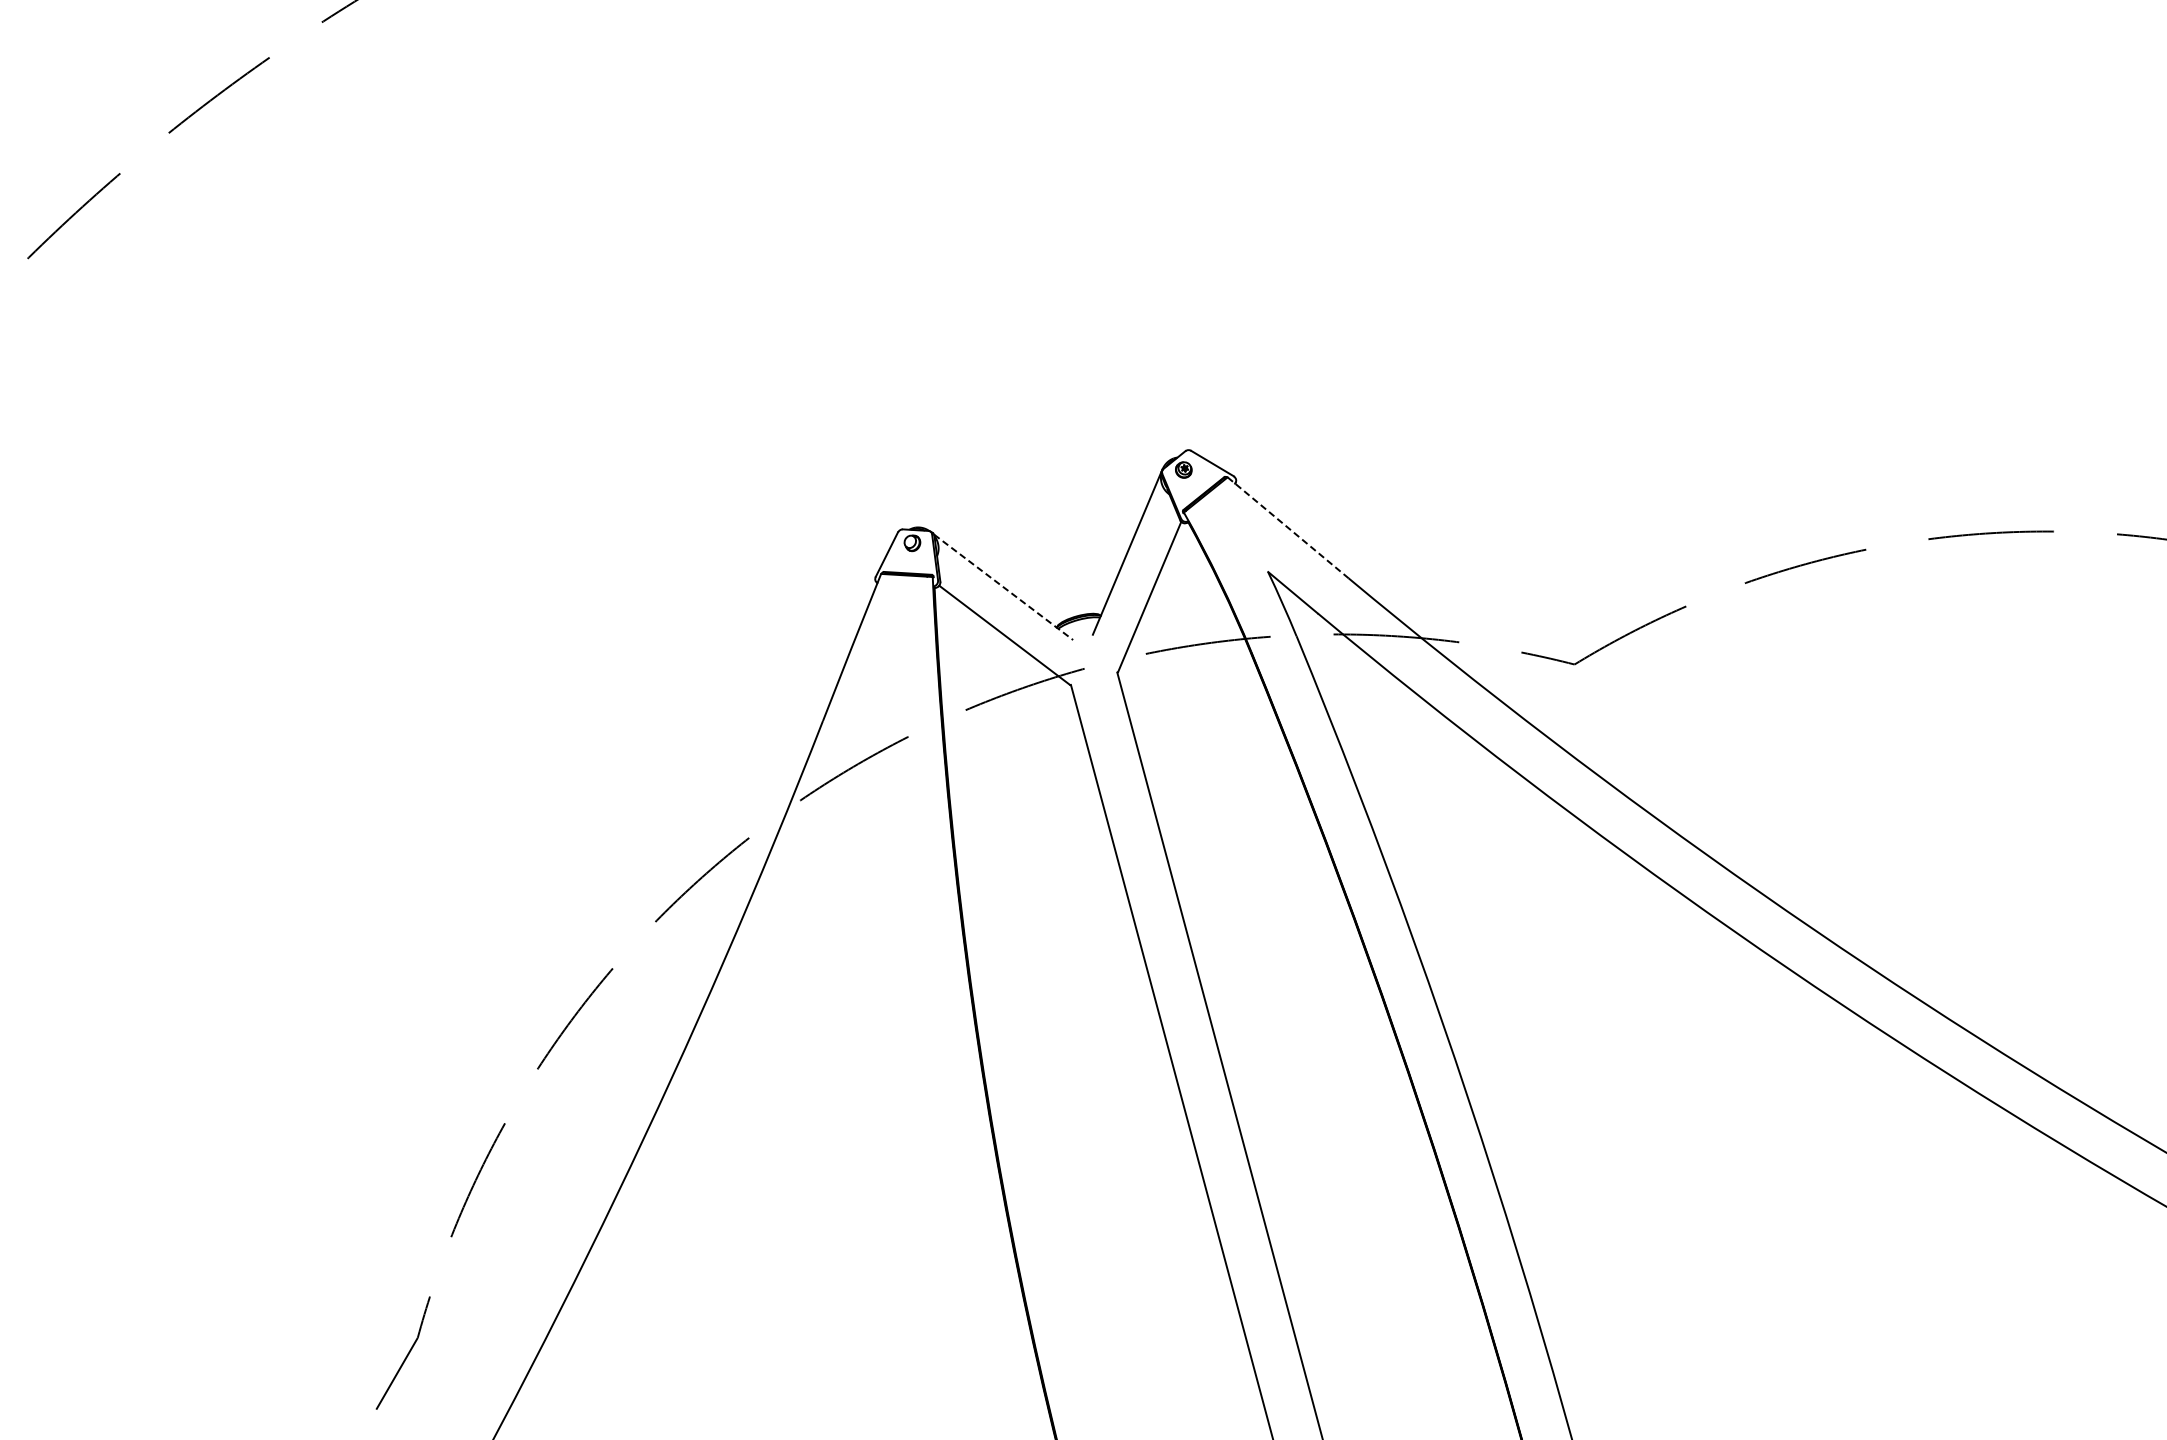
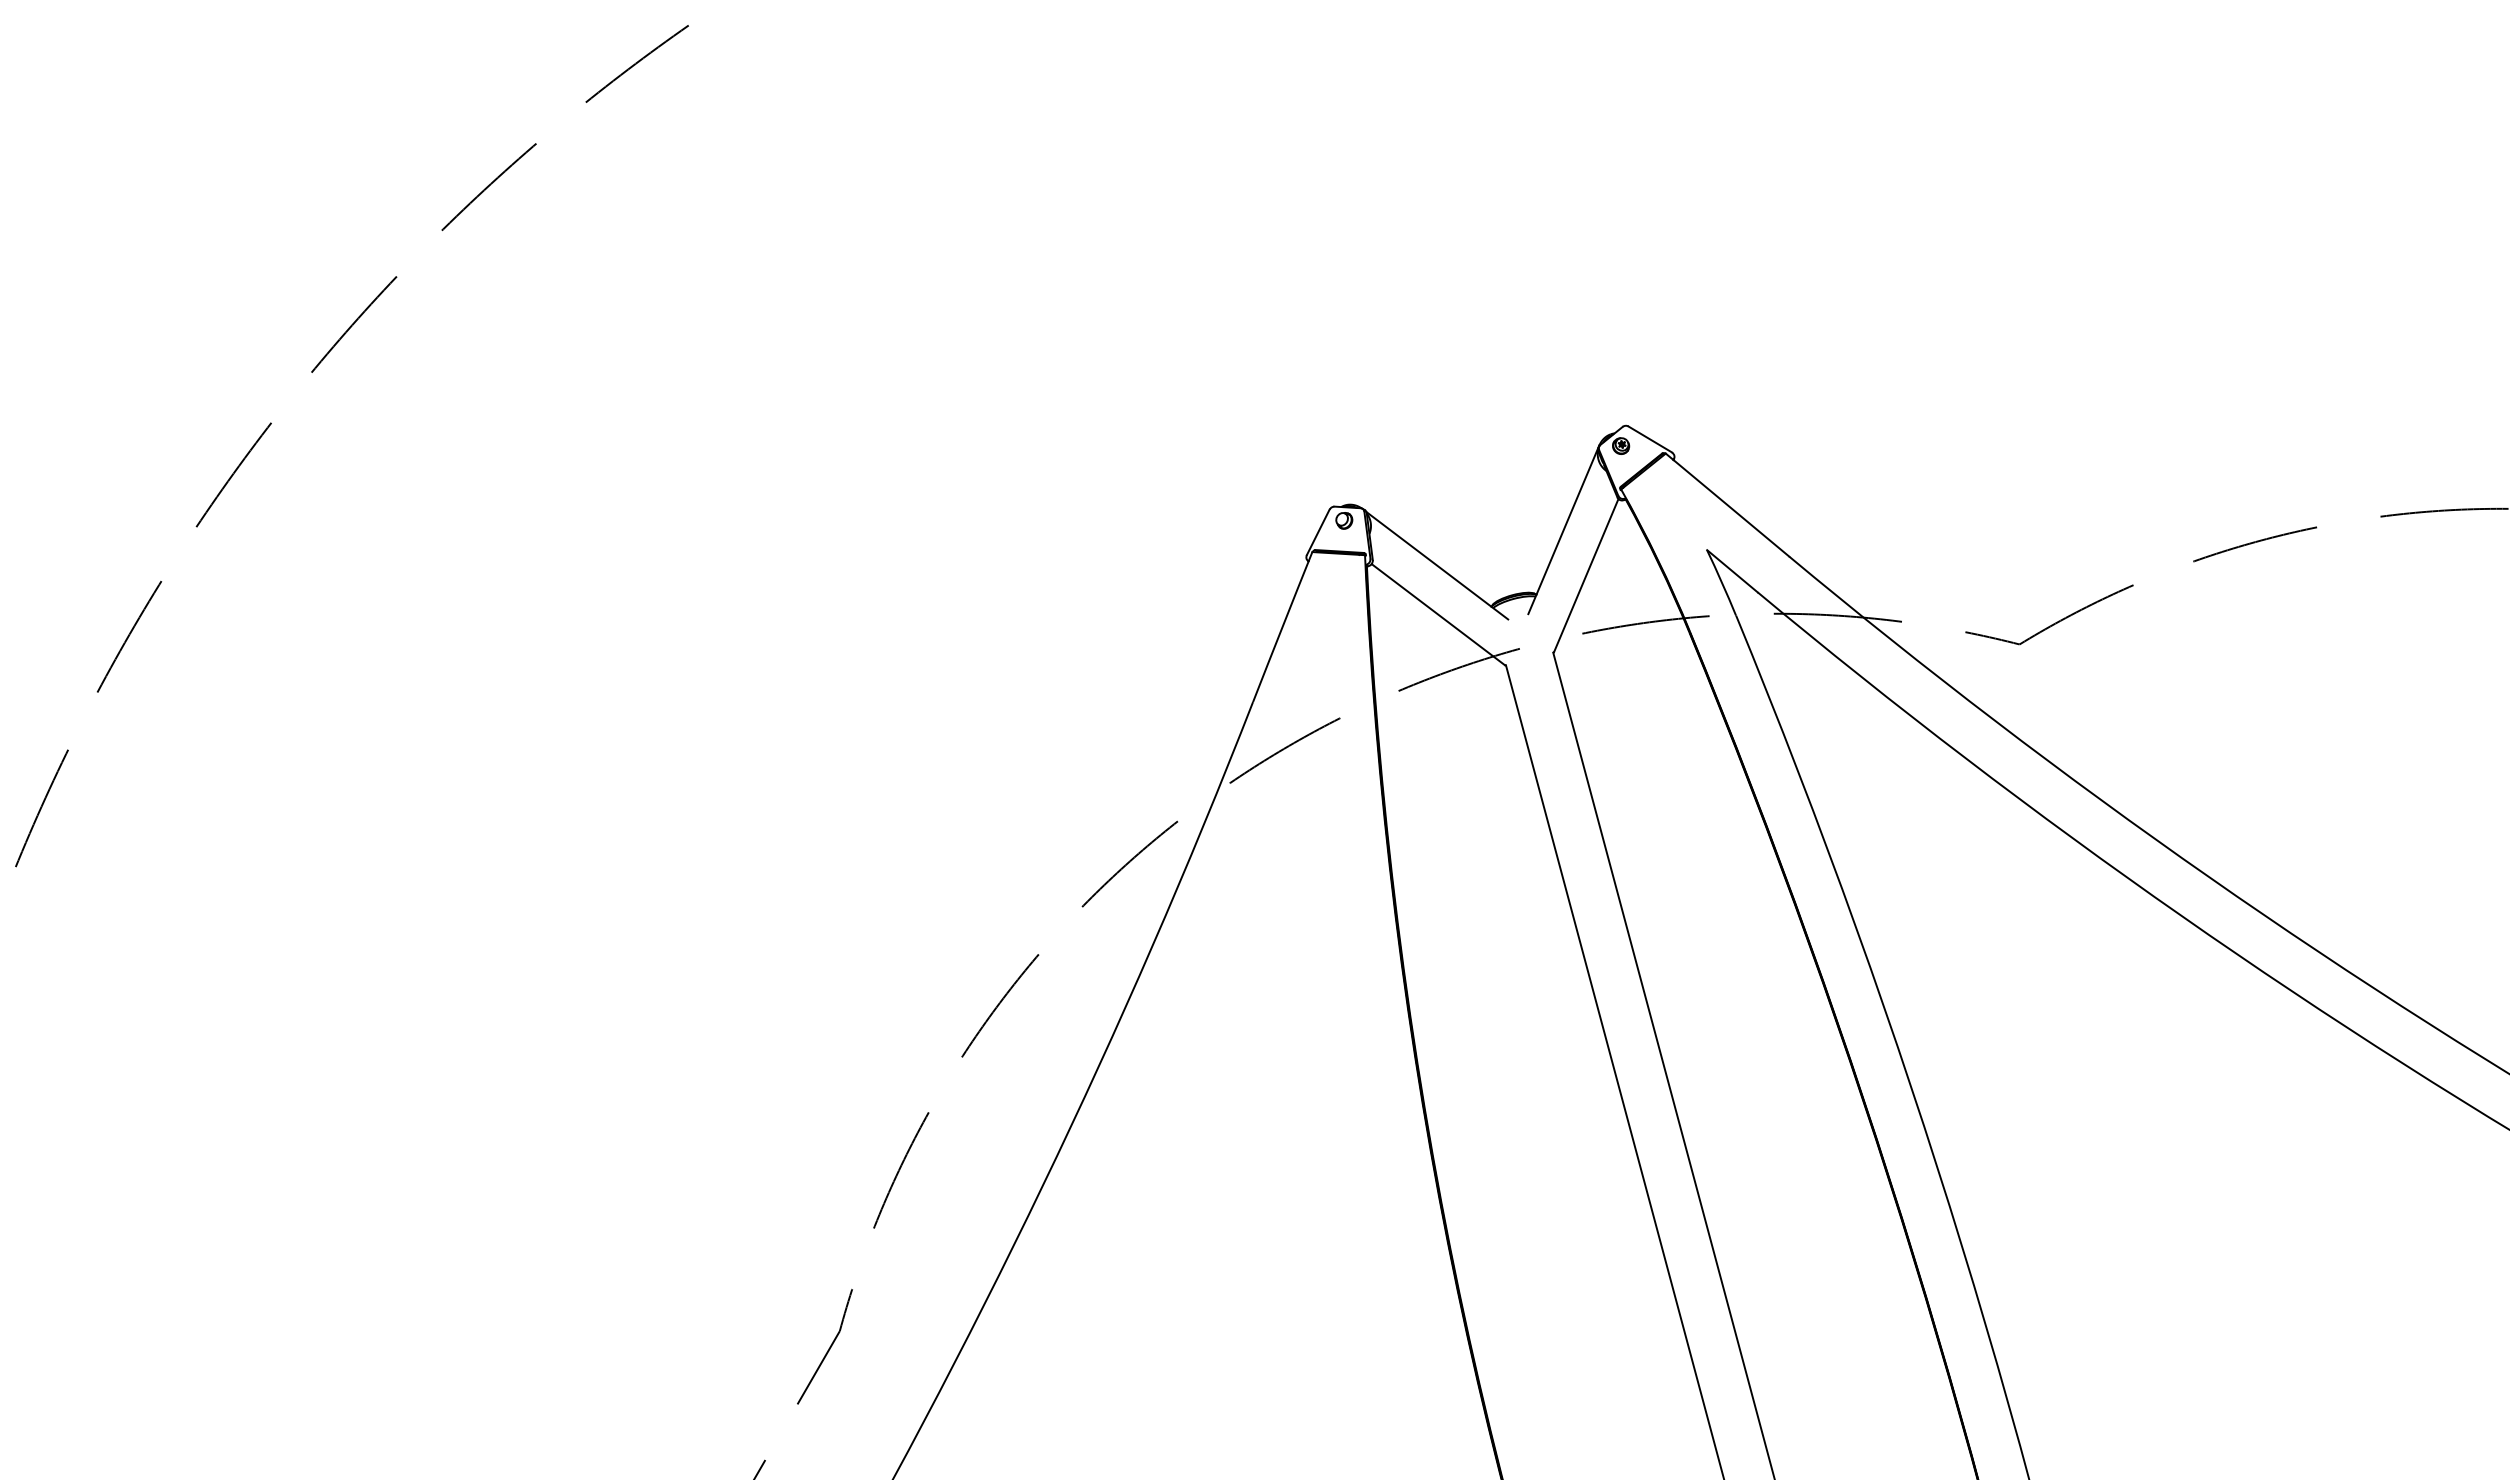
line: (1288, 528) -> (1727, 505), dashed -> solid
line: (1003, 587) -> (1437, 565), dashed -> solid

